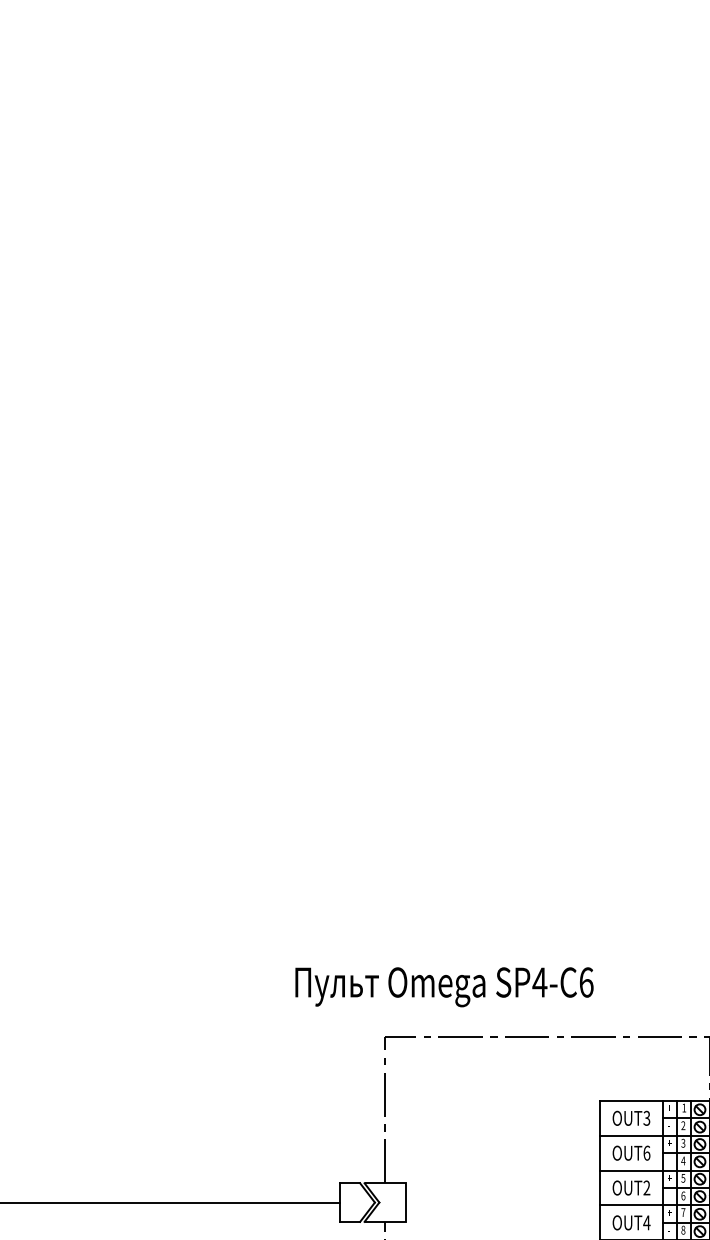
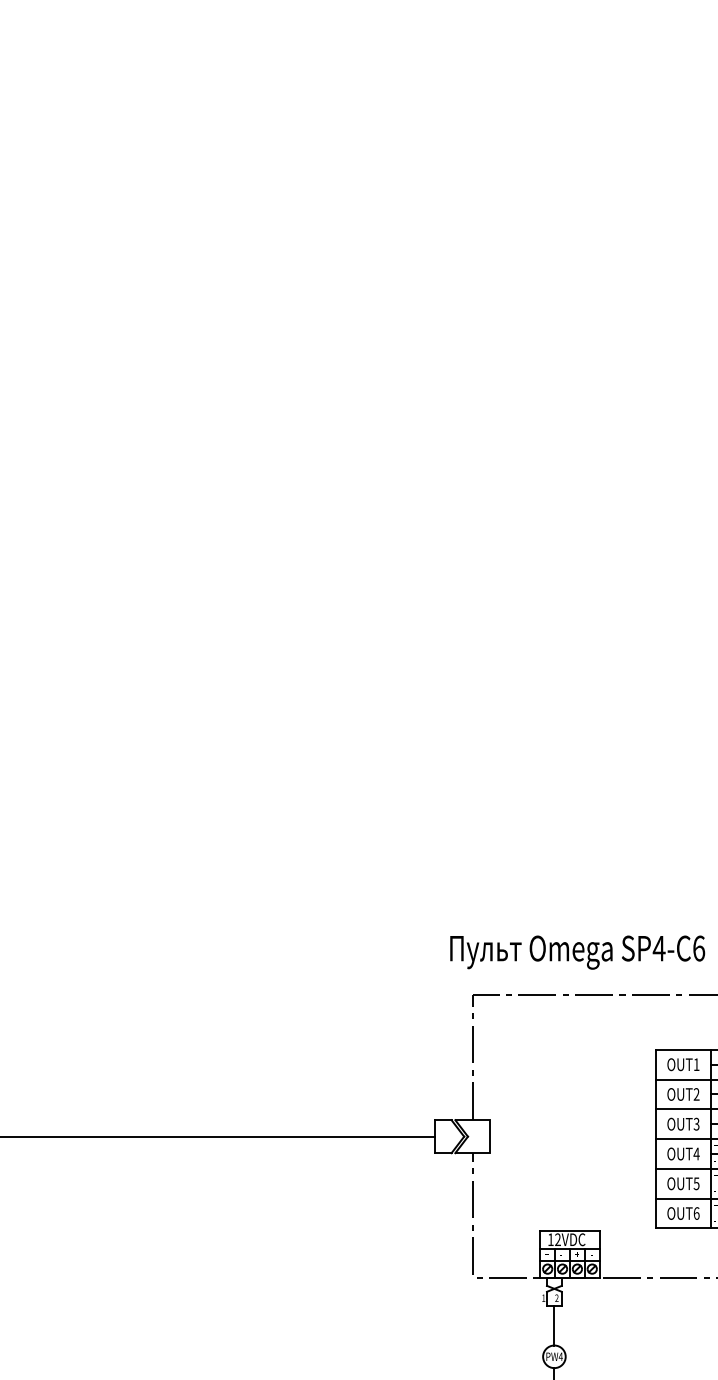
text: (444, 987) -> (577, 952), moved
text: (646, 1118) -> (696, 1064), OUT3 -> OUT1
text: (646, 1153) -> (696, 1094), OUT6 -> OUT2
text: (646, 1188) -> (696, 1124), OUT2 -> OUT3

